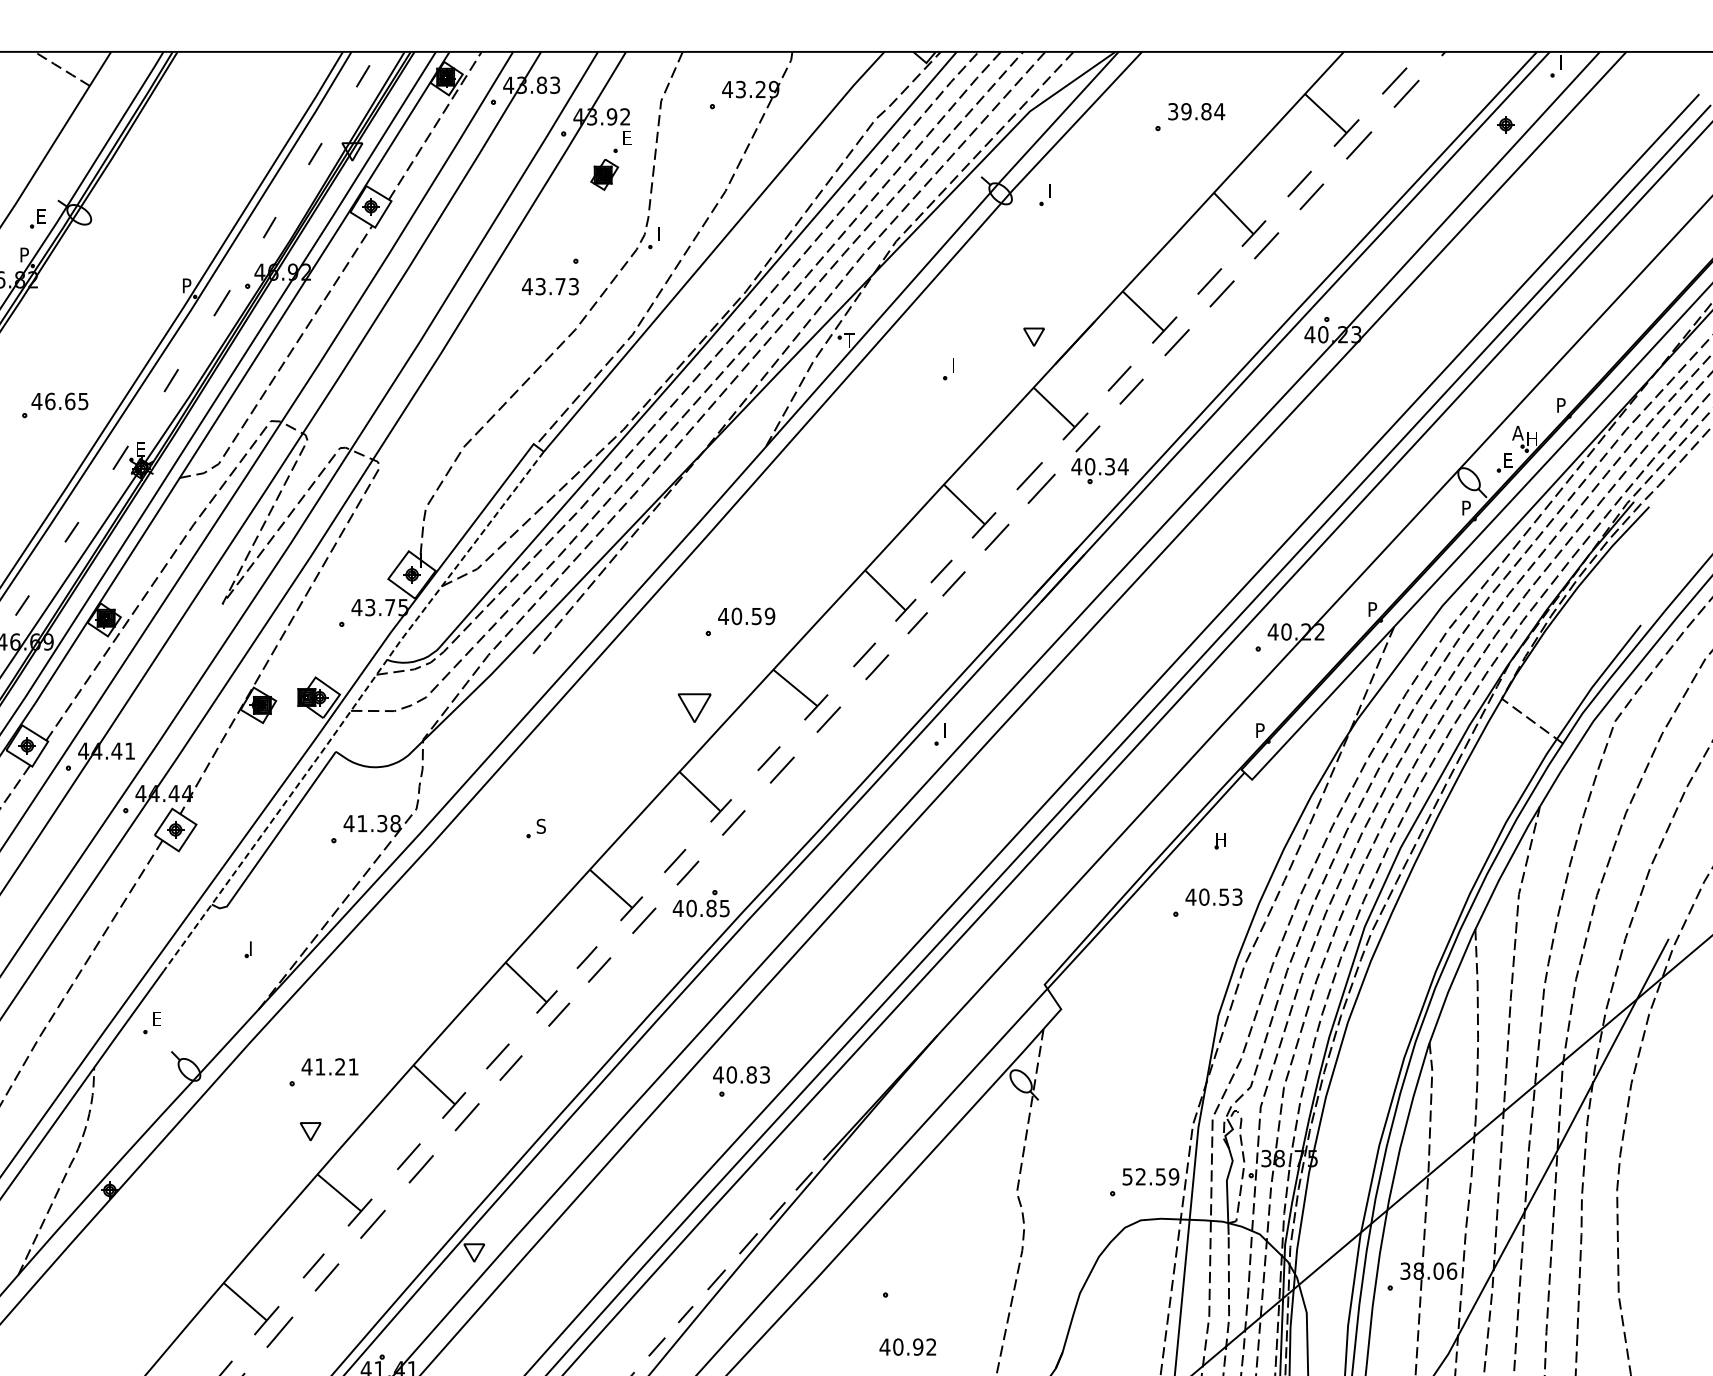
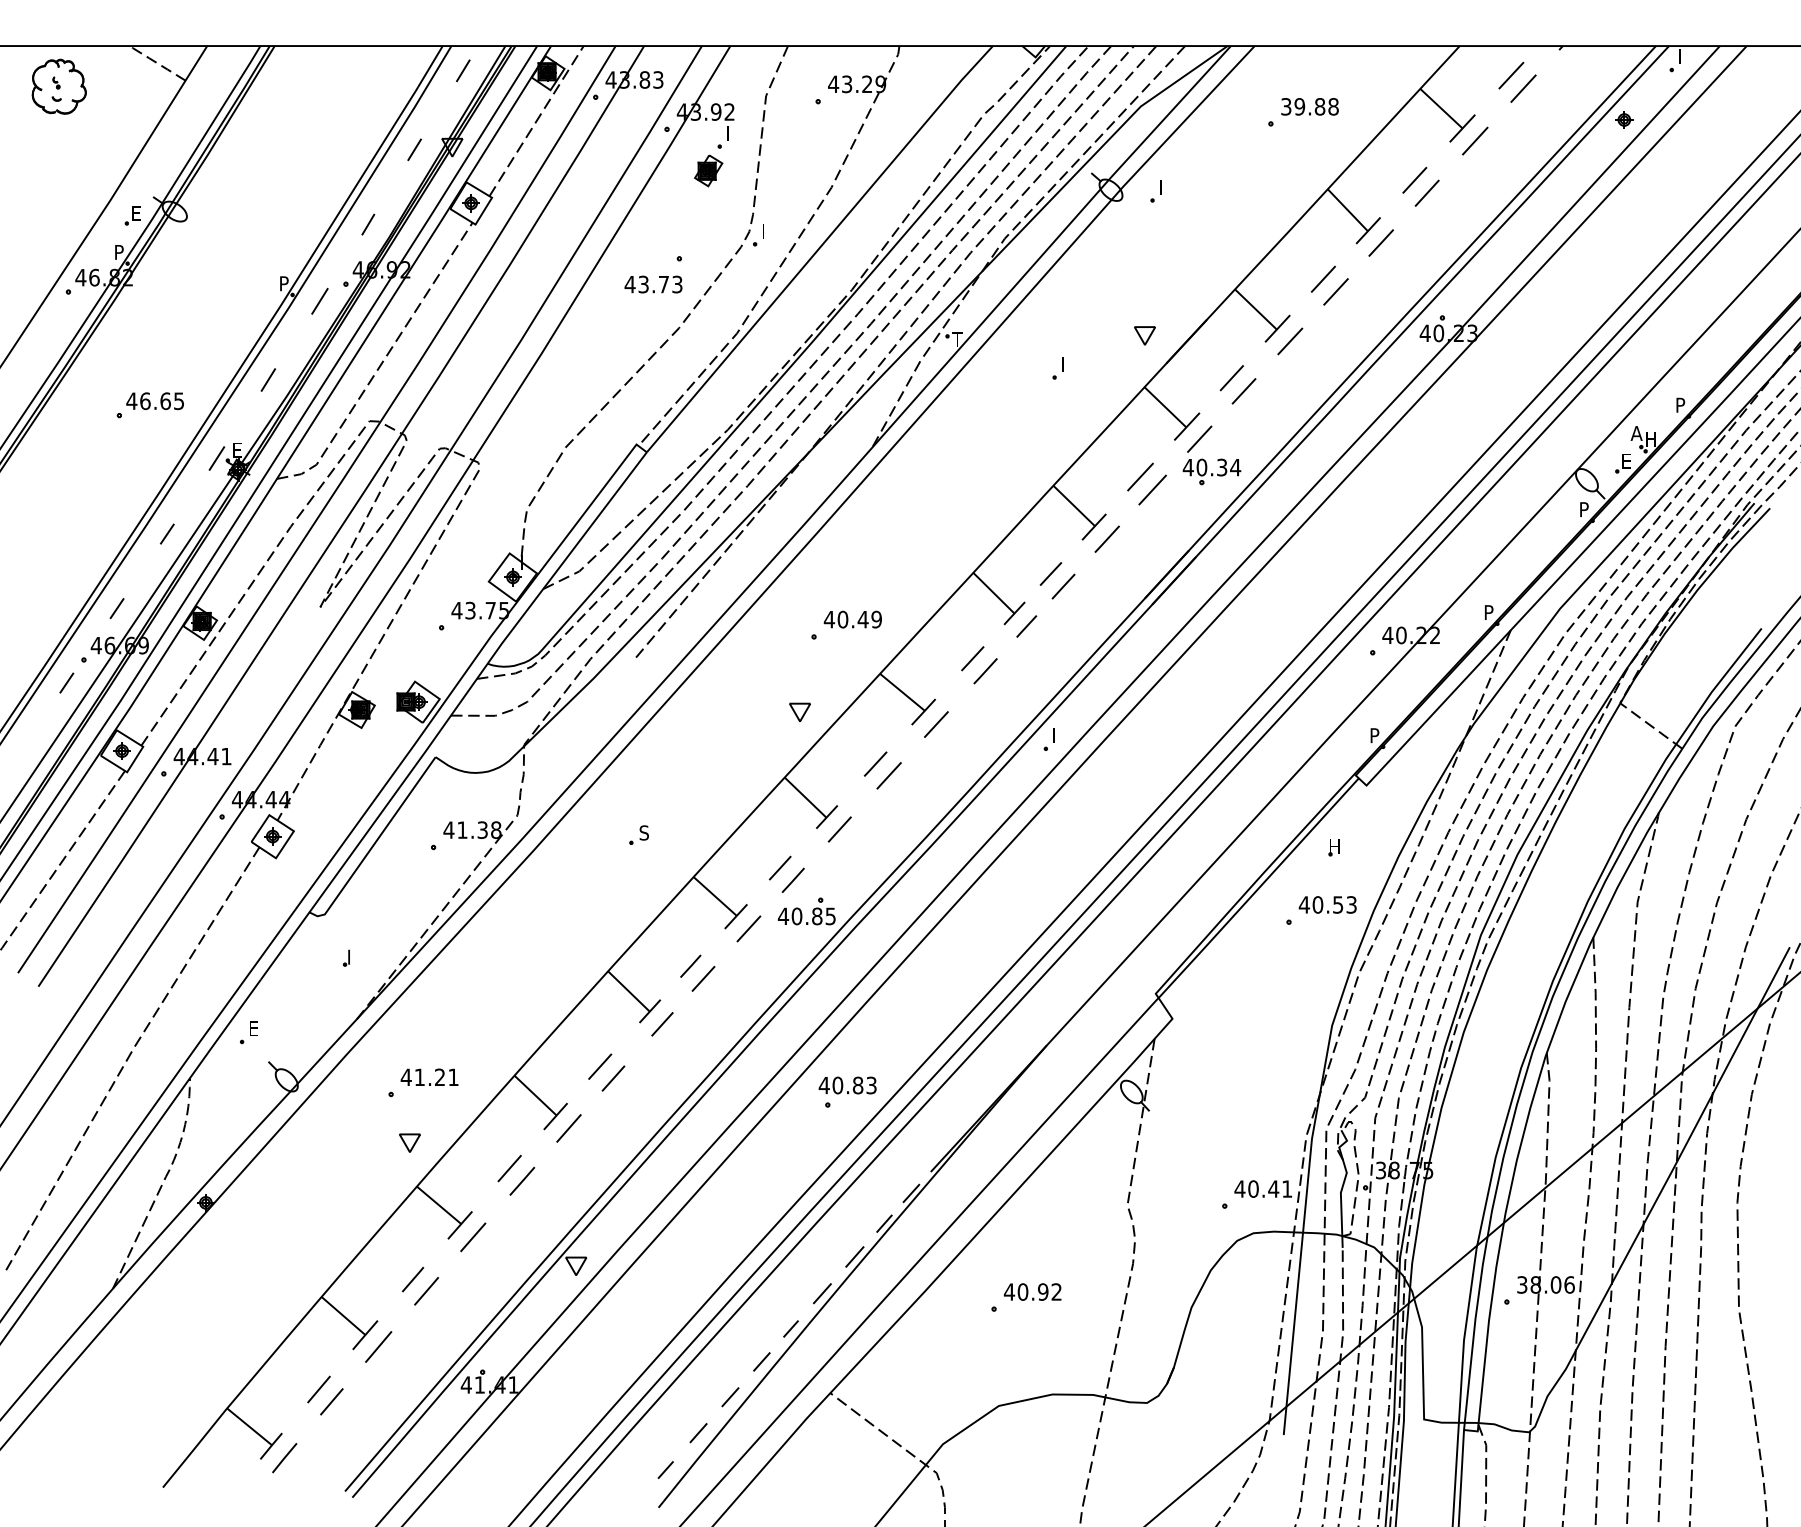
text: (1219, 111) -> (1333, 106), 39.84 -> 39.88
text: (628, 137) -> (732, 133), E -> I
text: (756, 616) -> (862, 619), 40.59 -> 40.49
part: (694, 706) -> (799, 711), size x0.62
line: (351, 710) -> (451, 715), dashed -> solid
text: (1150, 1176) -> (1263, 1188), 52.59 -> 40.41
text: (907, 1346) -> (1032, 1291), moved

